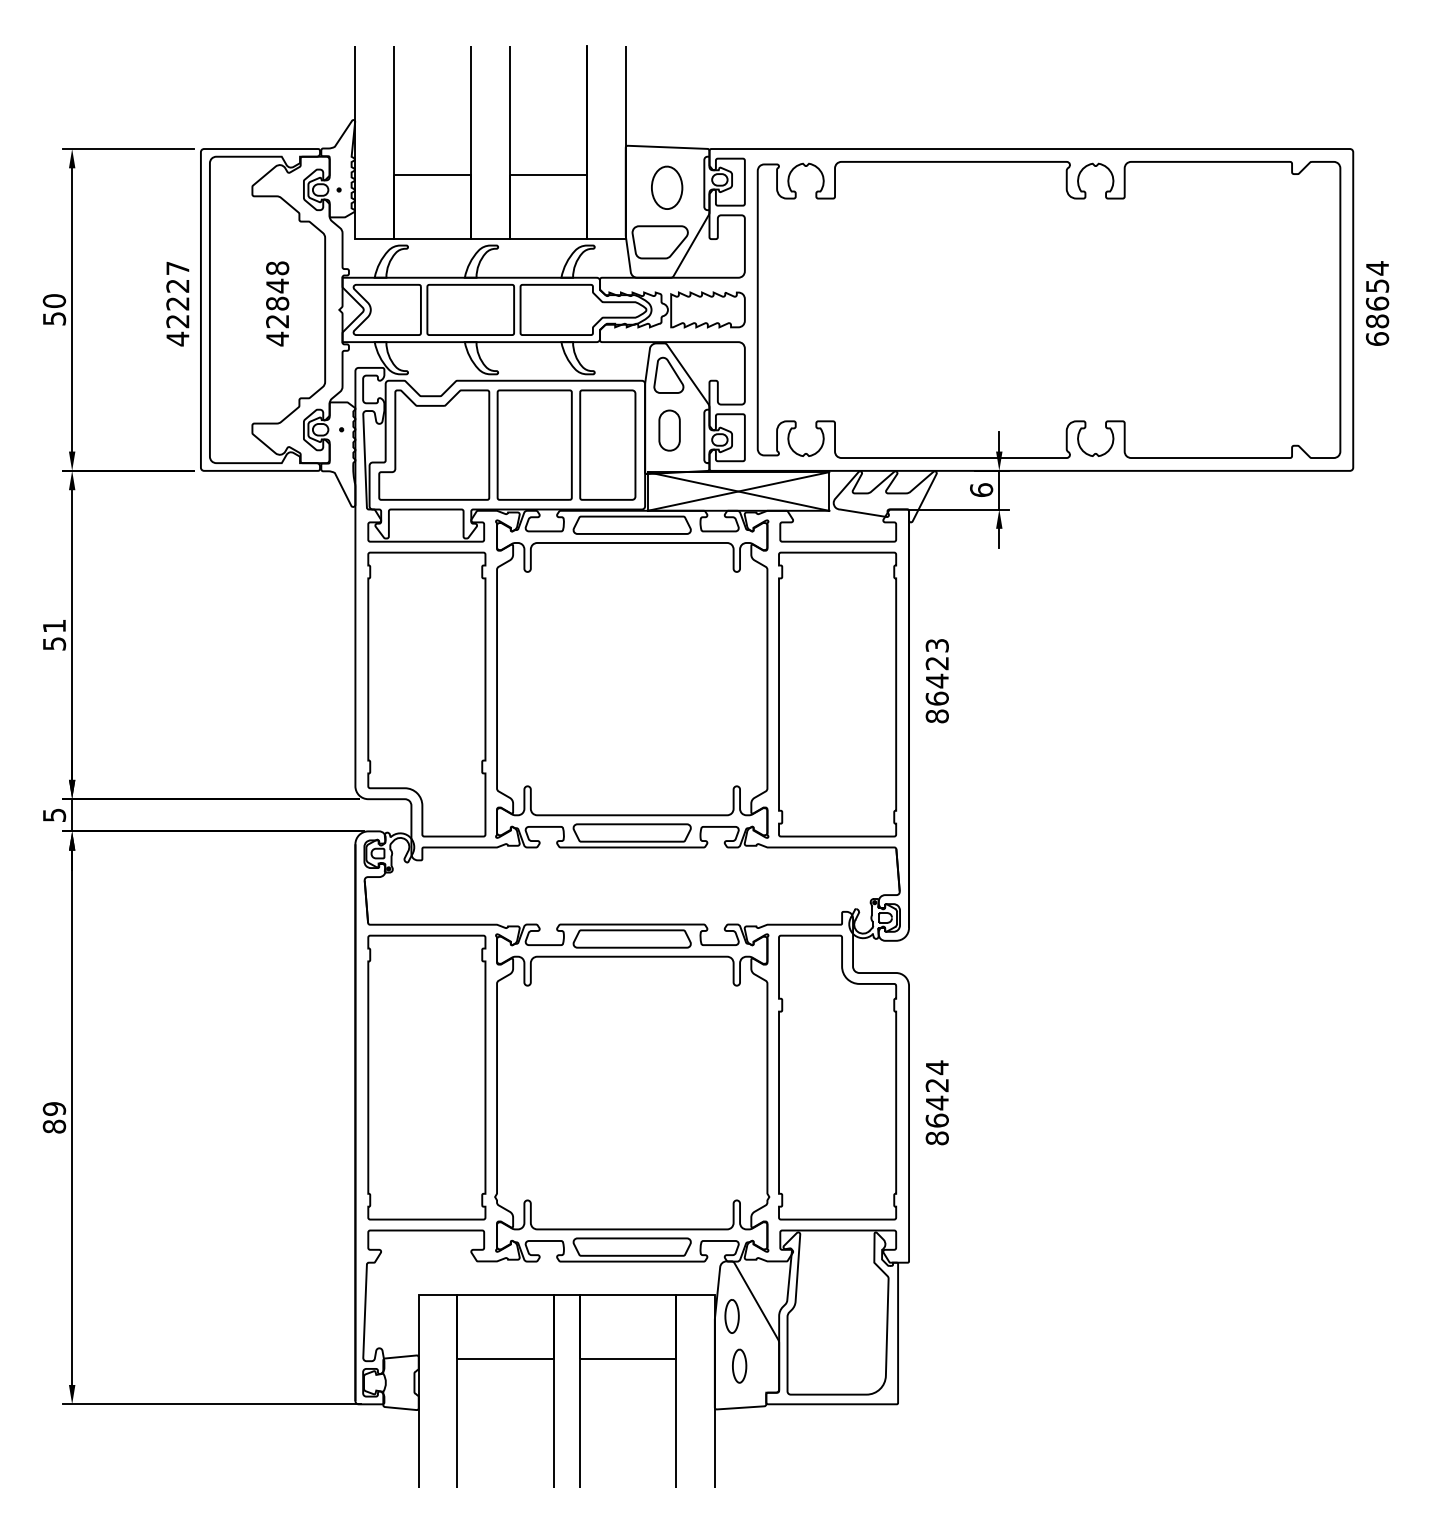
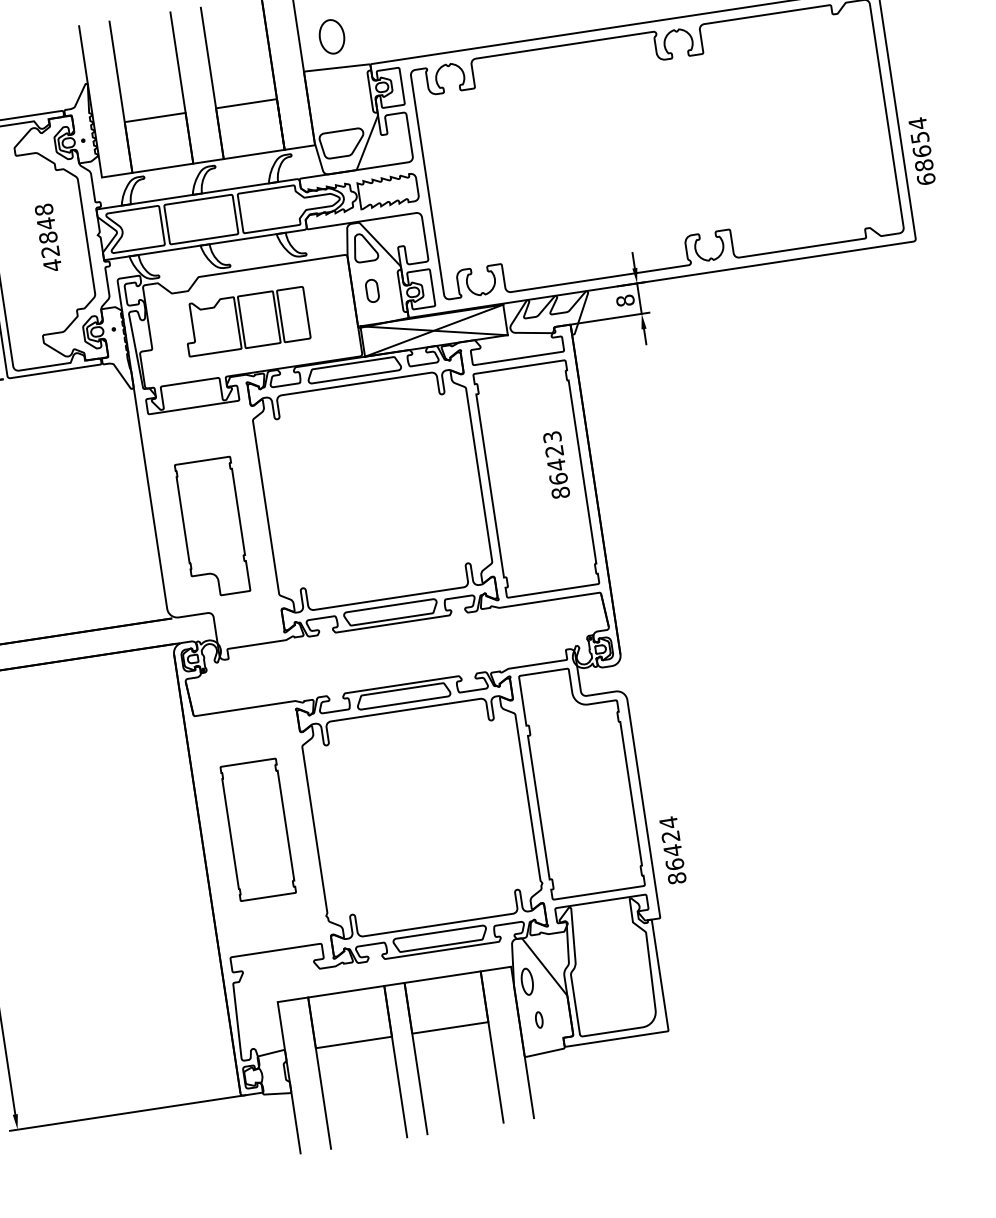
part: (667, 187) -> (332, 36), moved
text: (1377, 303) -> (922, 151), moved
part: (669, 430) -> (372, 290), size x0.7
part: (507, 444) -> (246, 321), size x0.6
text: (981, 490) -> (625, 301), 6 -> 8
text: (936, 681) -> (555, 465), moved
part: (426, 694) -> (212, 527), size x0.6
part: (426, 1077) -> (257, 829), size x0.6
text: (936, 1102) -> (672, 850), moved
part: (739, 1365) -> (539, 1019), size x0.6

